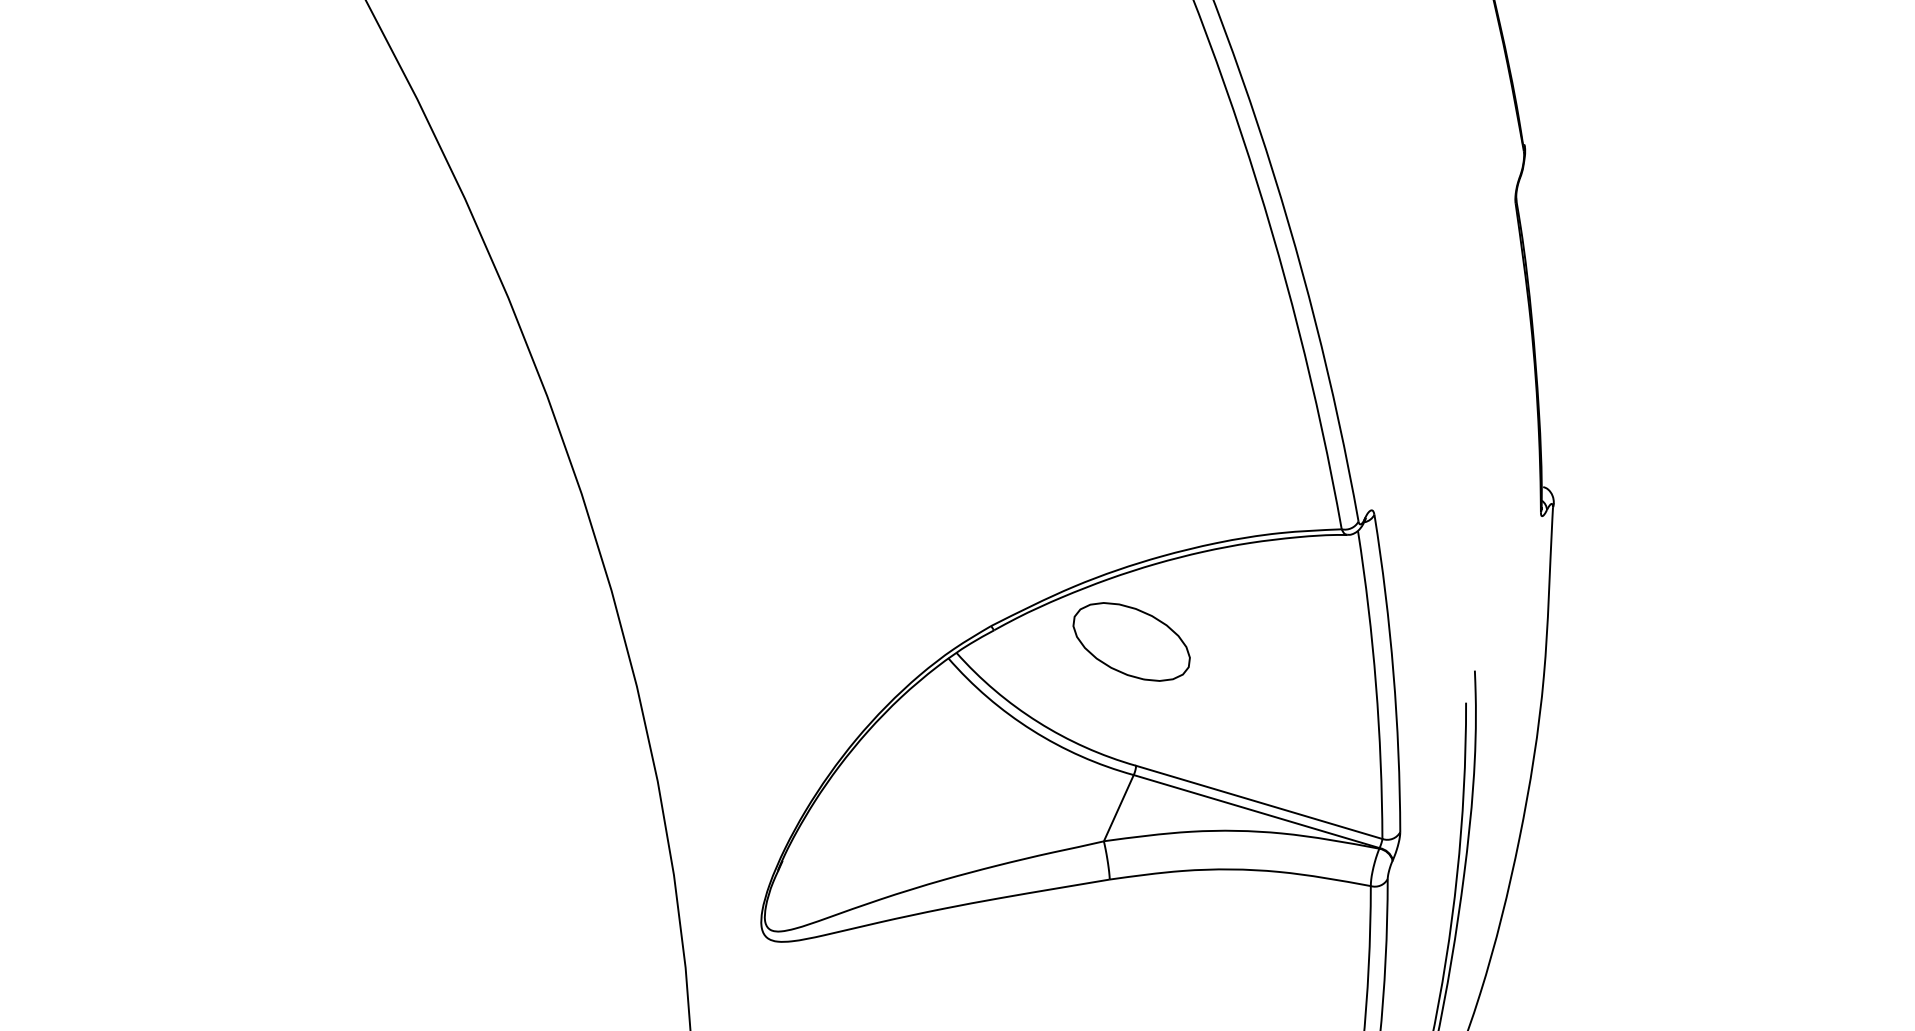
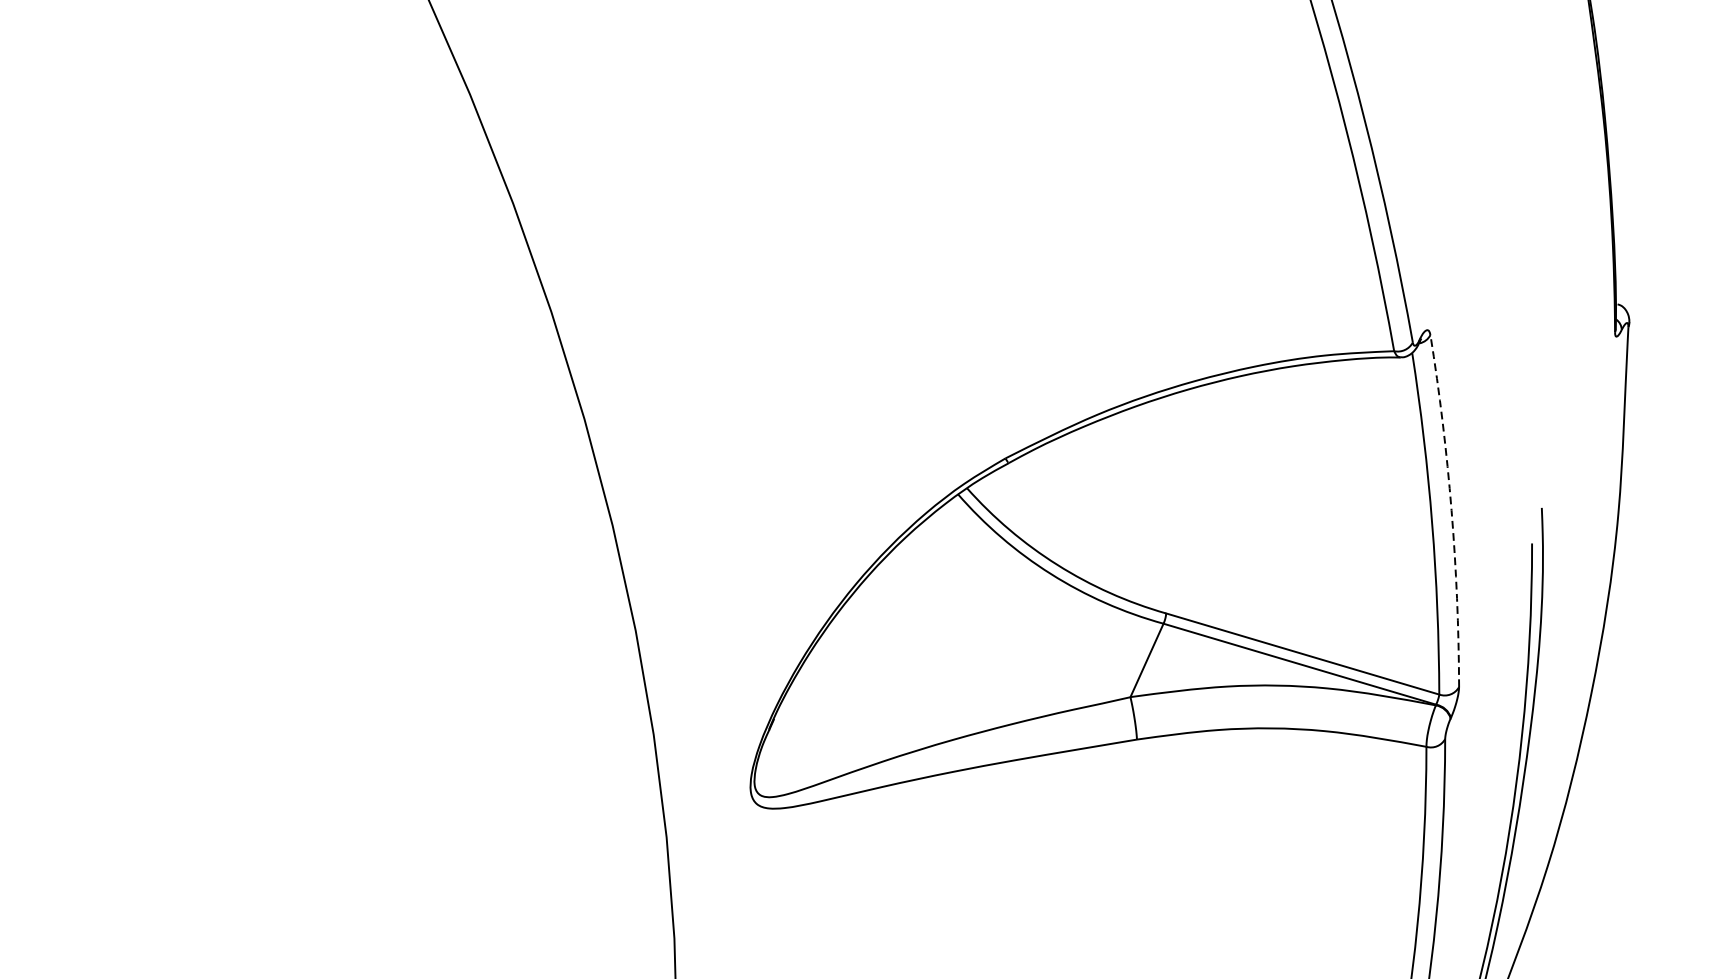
part: (1131, 641) -> (1161, 475), removed
arc: (1393, 672) -> (1451, 509), solid -> dashed

